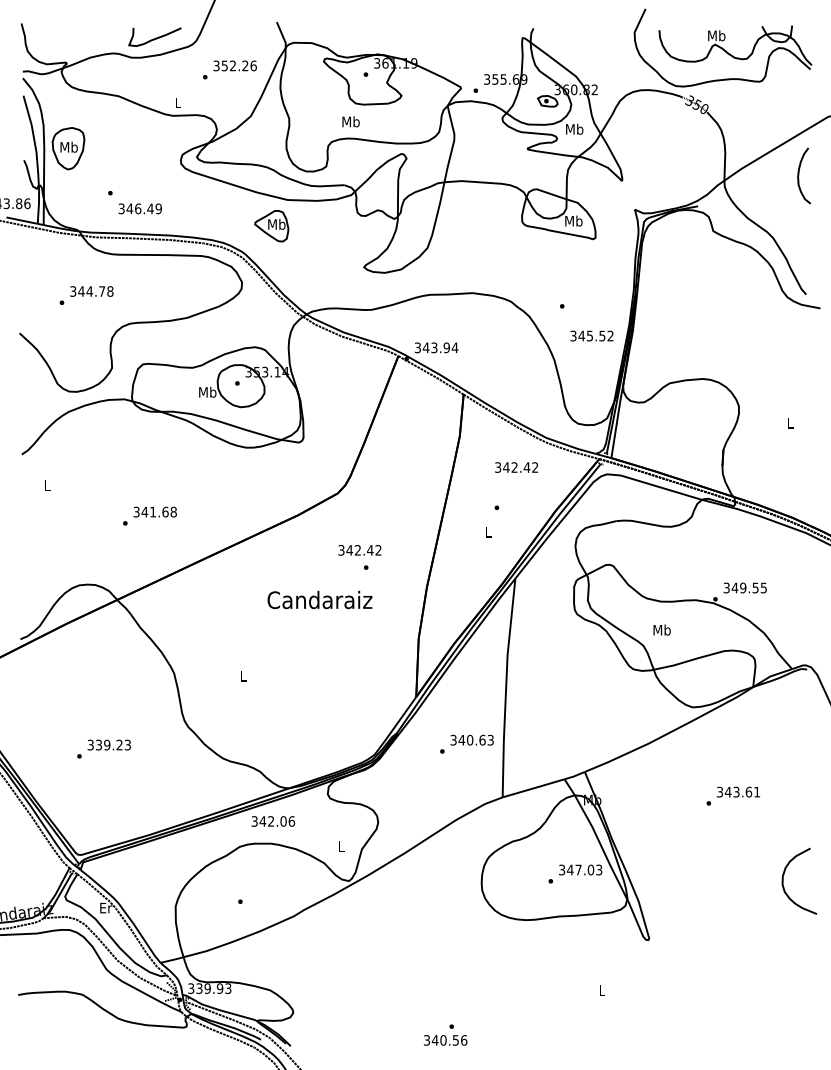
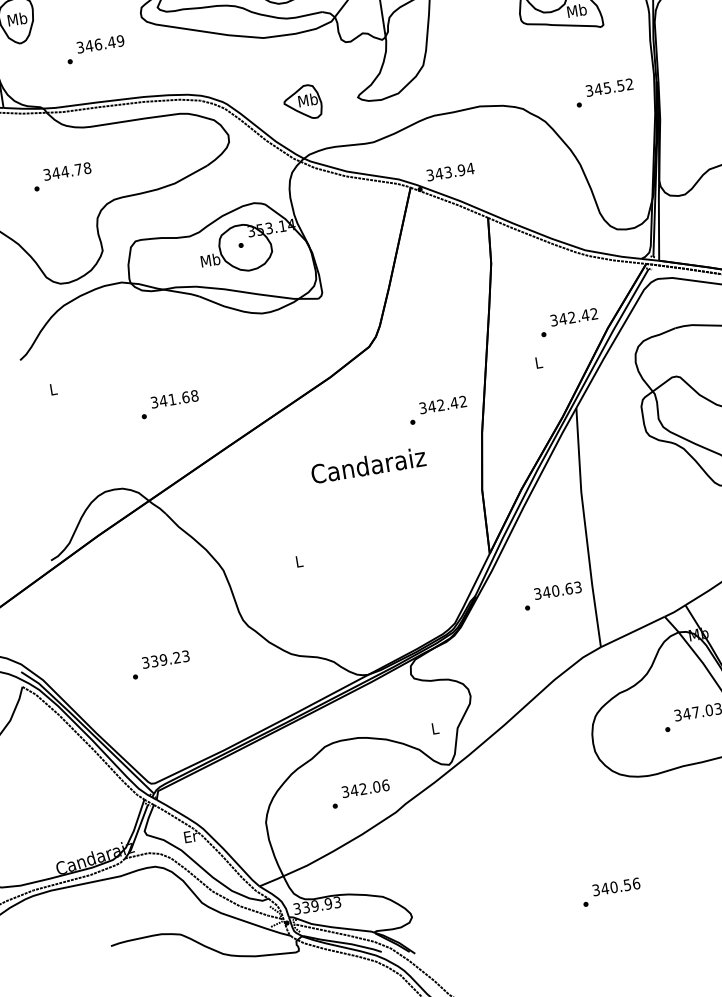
text: (139, 208) -> (99, 43), moved
part: (271, 226) -> (302, 103), moved
text: (591, 335) -> (608, 87), moved
text: (516, 467) -> (573, 317), moved
text: (359, 550) -> (442, 405), moved
text: (273, 821) -> (365, 788), moved
text: (445, 1040) -> (616, 887), moved

